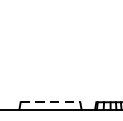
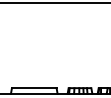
line: (50, 102) -> (34, 88), dashed -> solid

